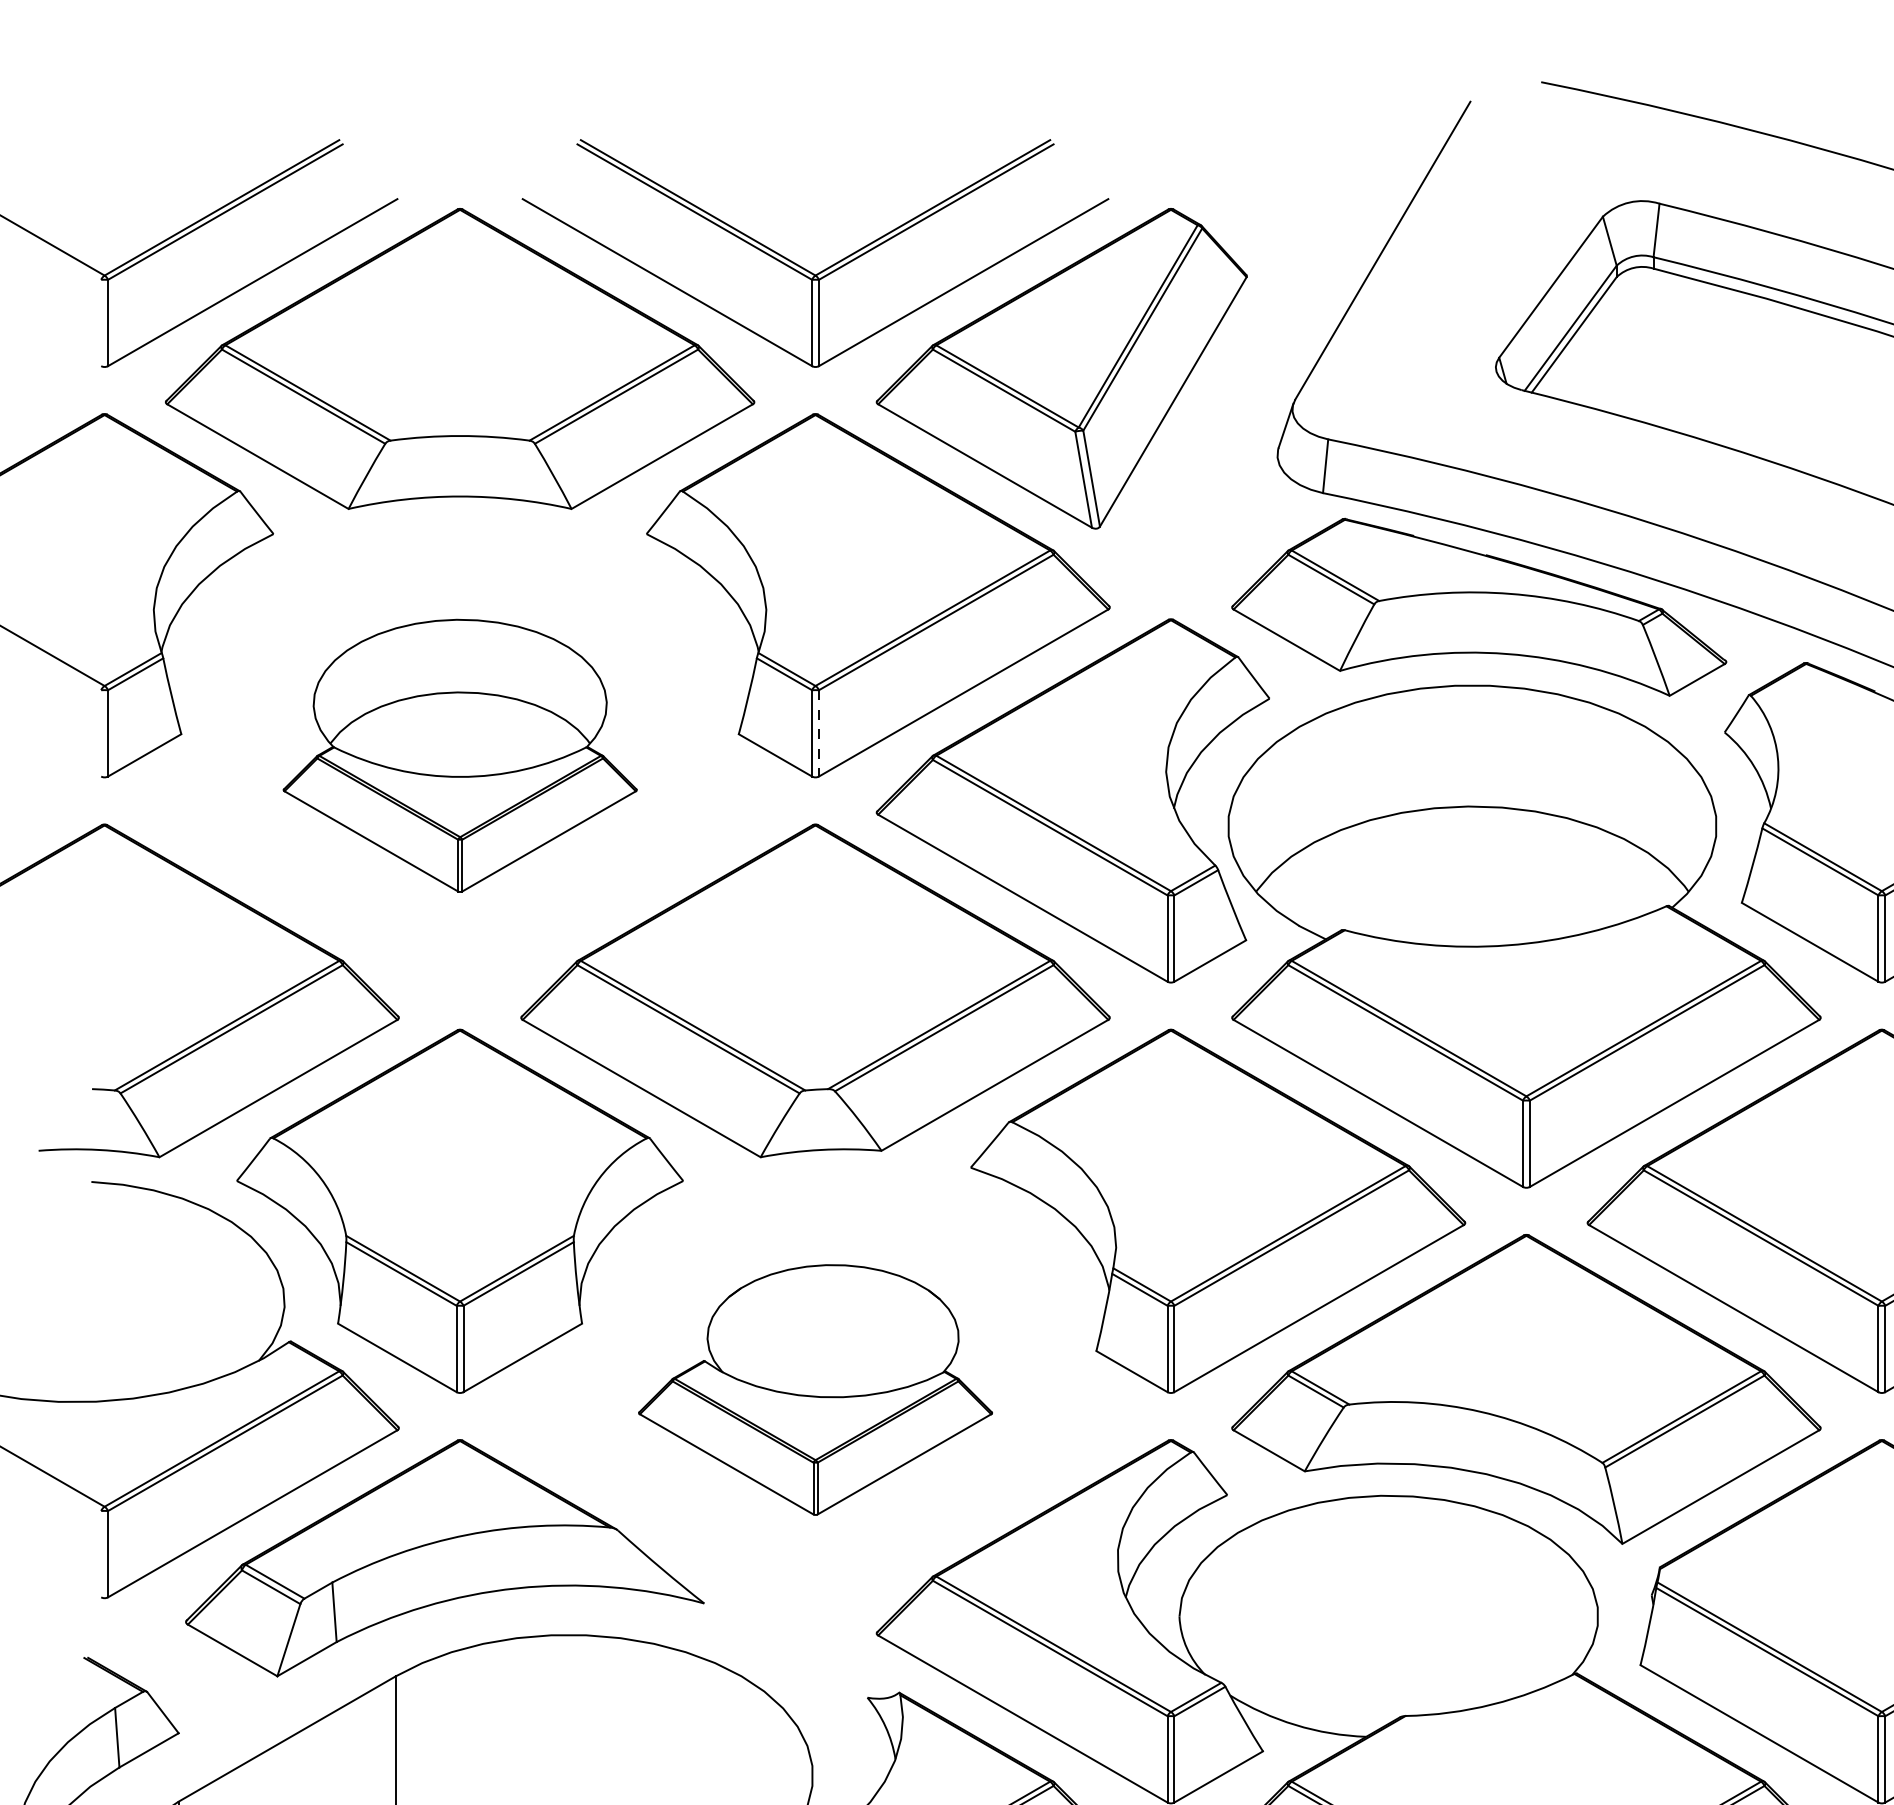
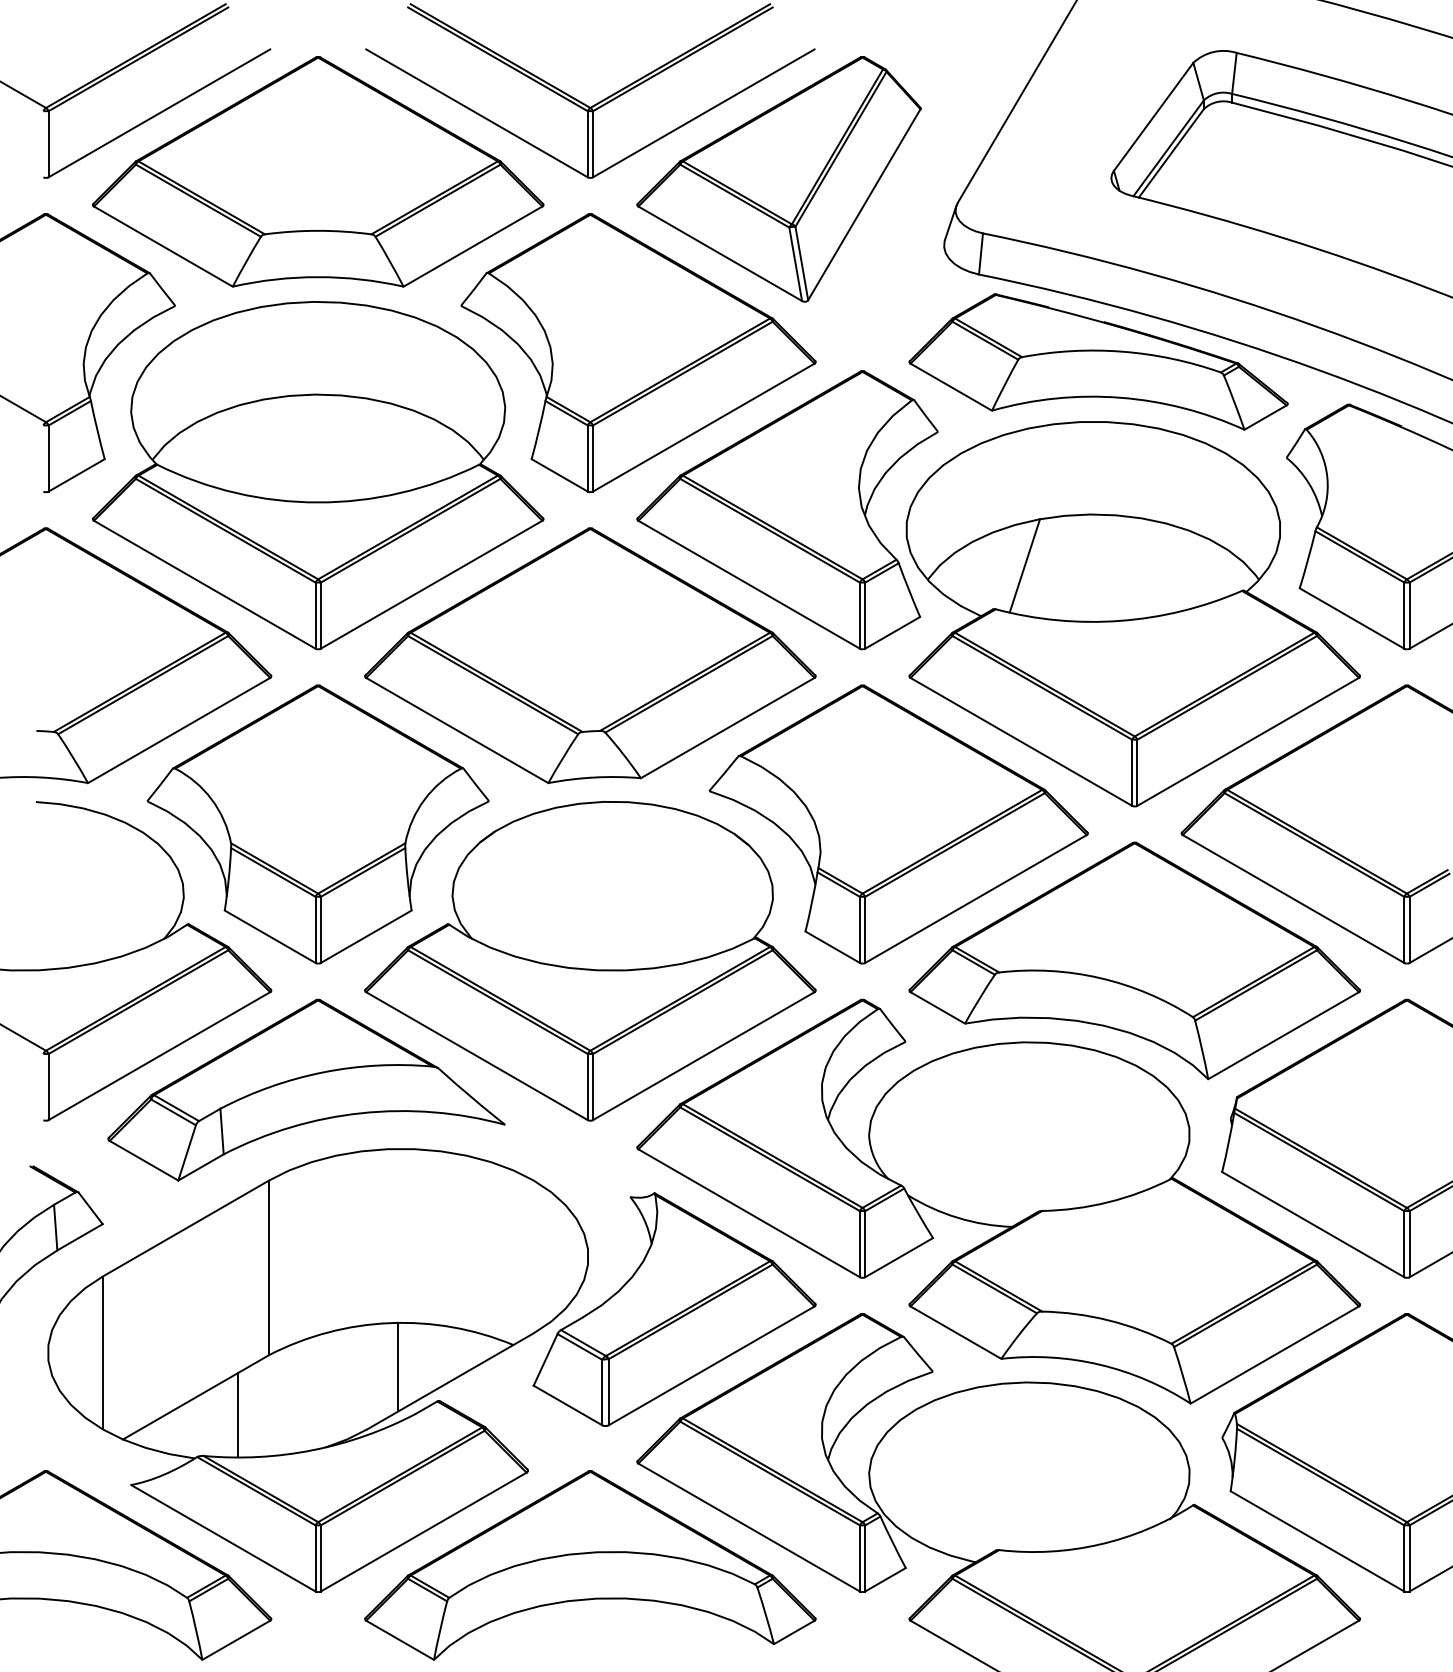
line: (819, 734) -> (593, 459), dashed -> solid
part: (460, 755) -> (318, 475), size x1.67
line: (1382, 873) -> (1024, 565), added
part: (815, 1390) -> (590, 961), size x1.67

